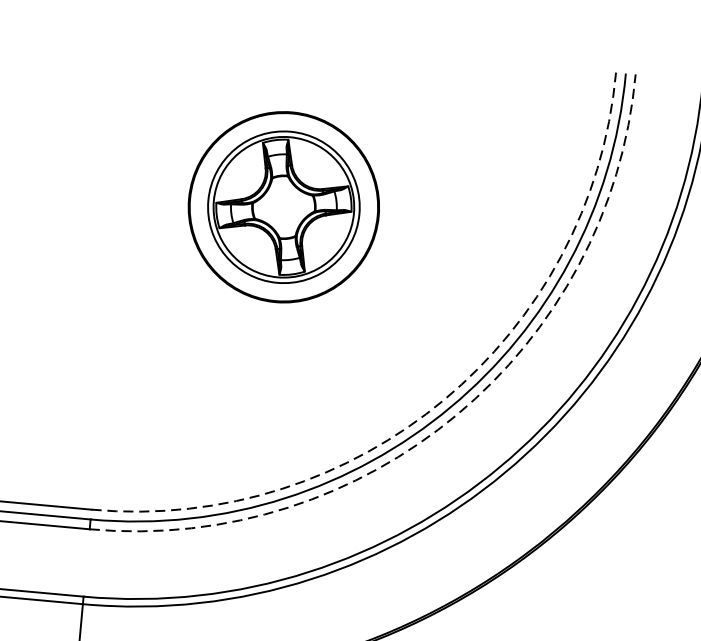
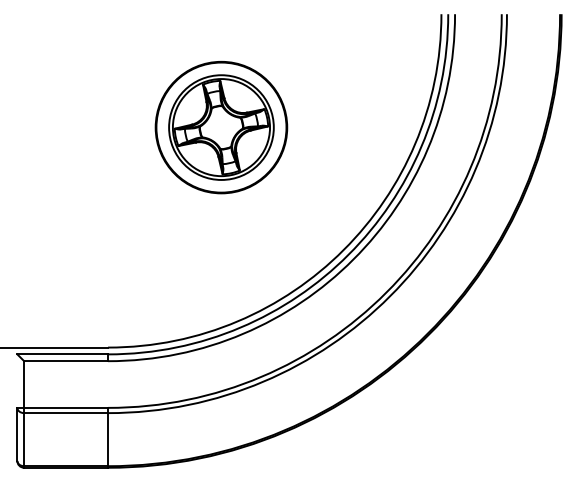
arc: (443, 399) -> (343, 249), dashed -> solid
arc: (457, 414) -> (353, 259), dashed -> solid

